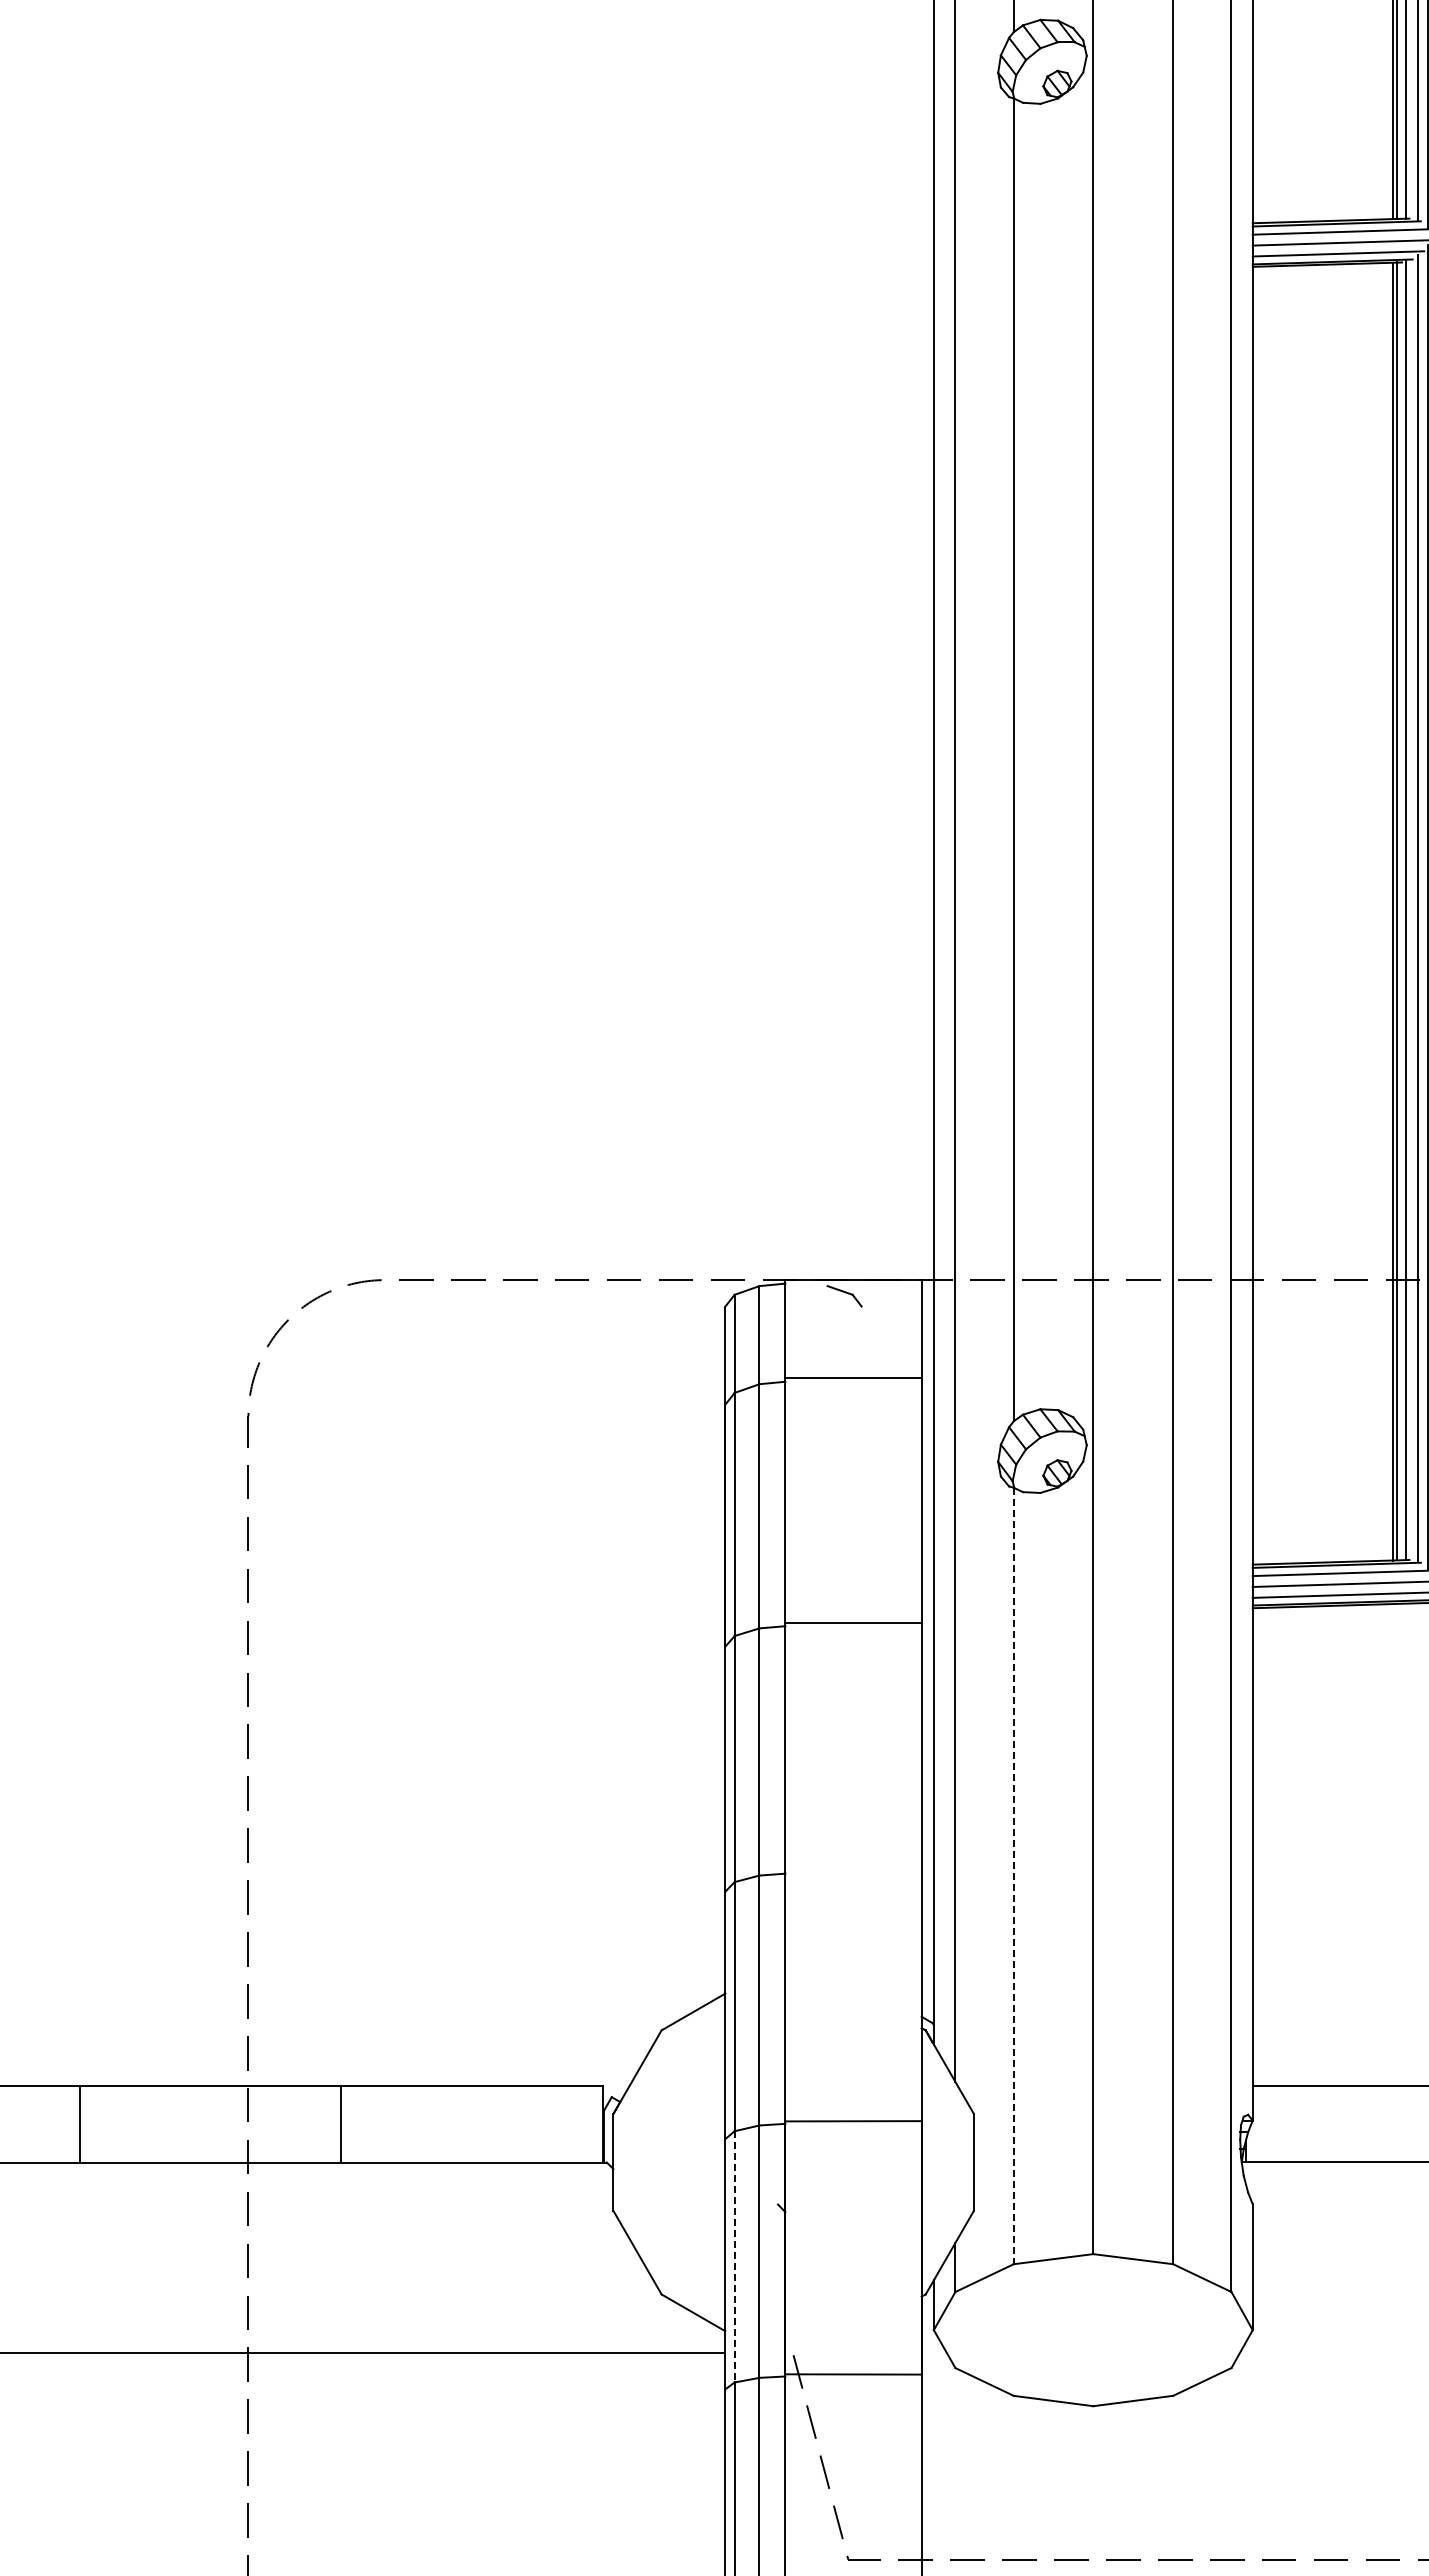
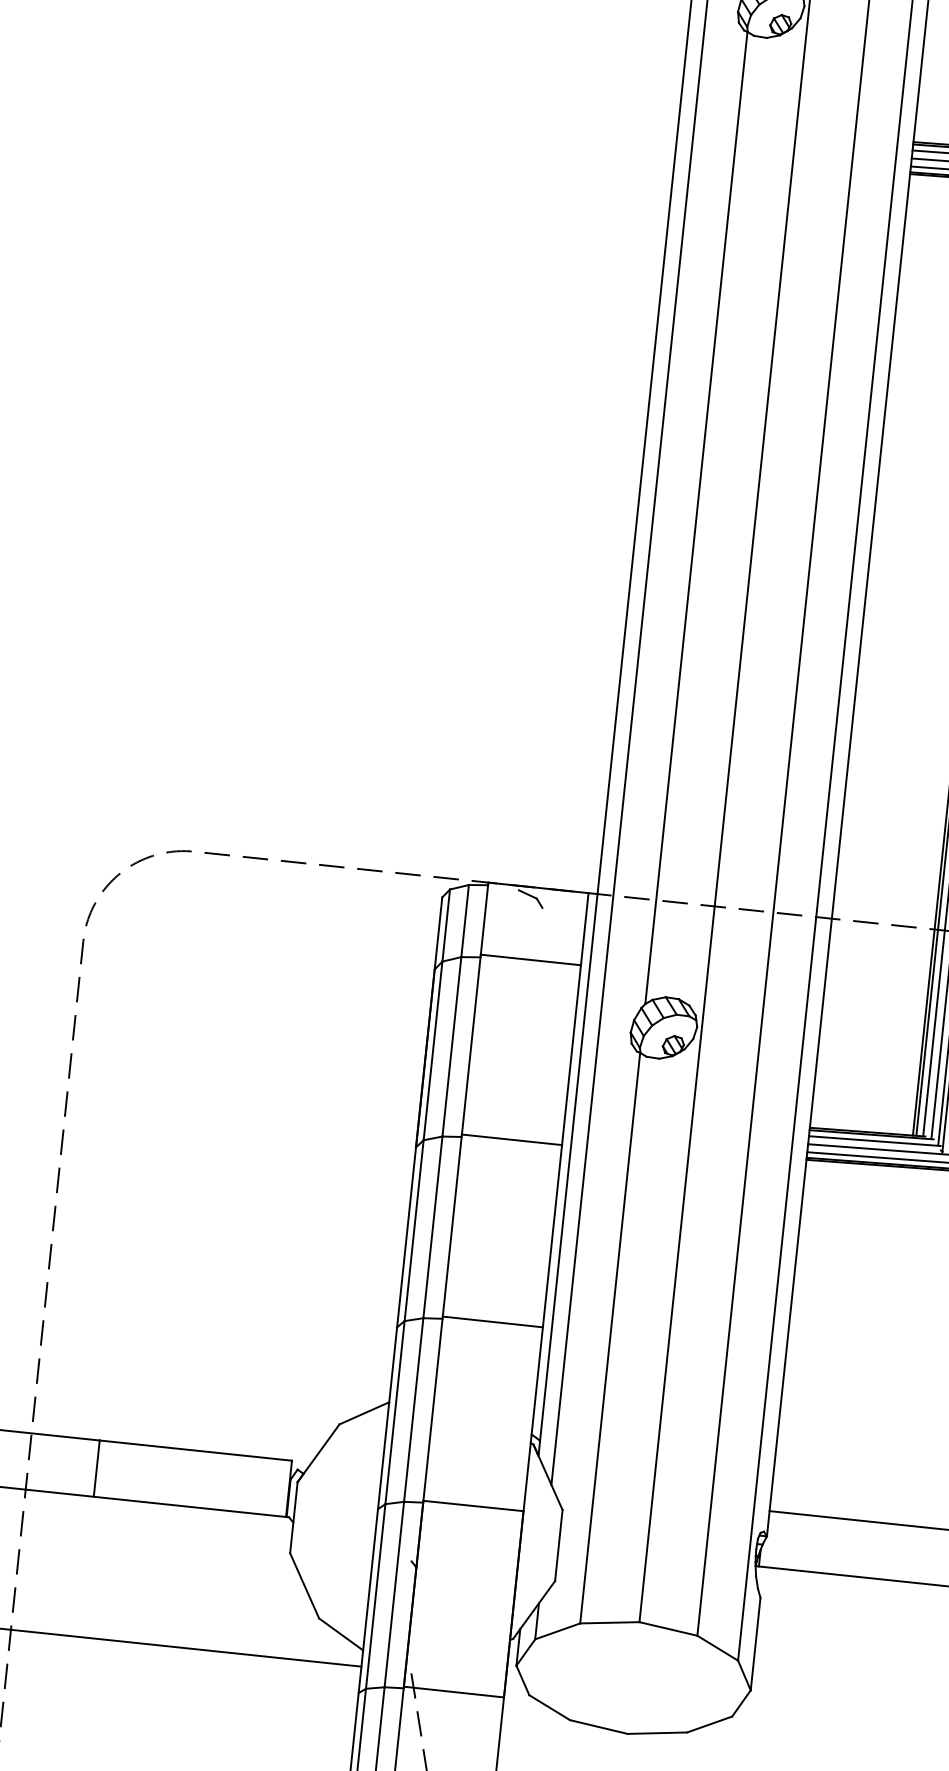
line: (853, 1870) -> (492, 1321), added
line: (1013, 1876) -> (609, 1338), dashed -> solid
line: (734, 2256) -> (375, 1596), dashed -> solid

